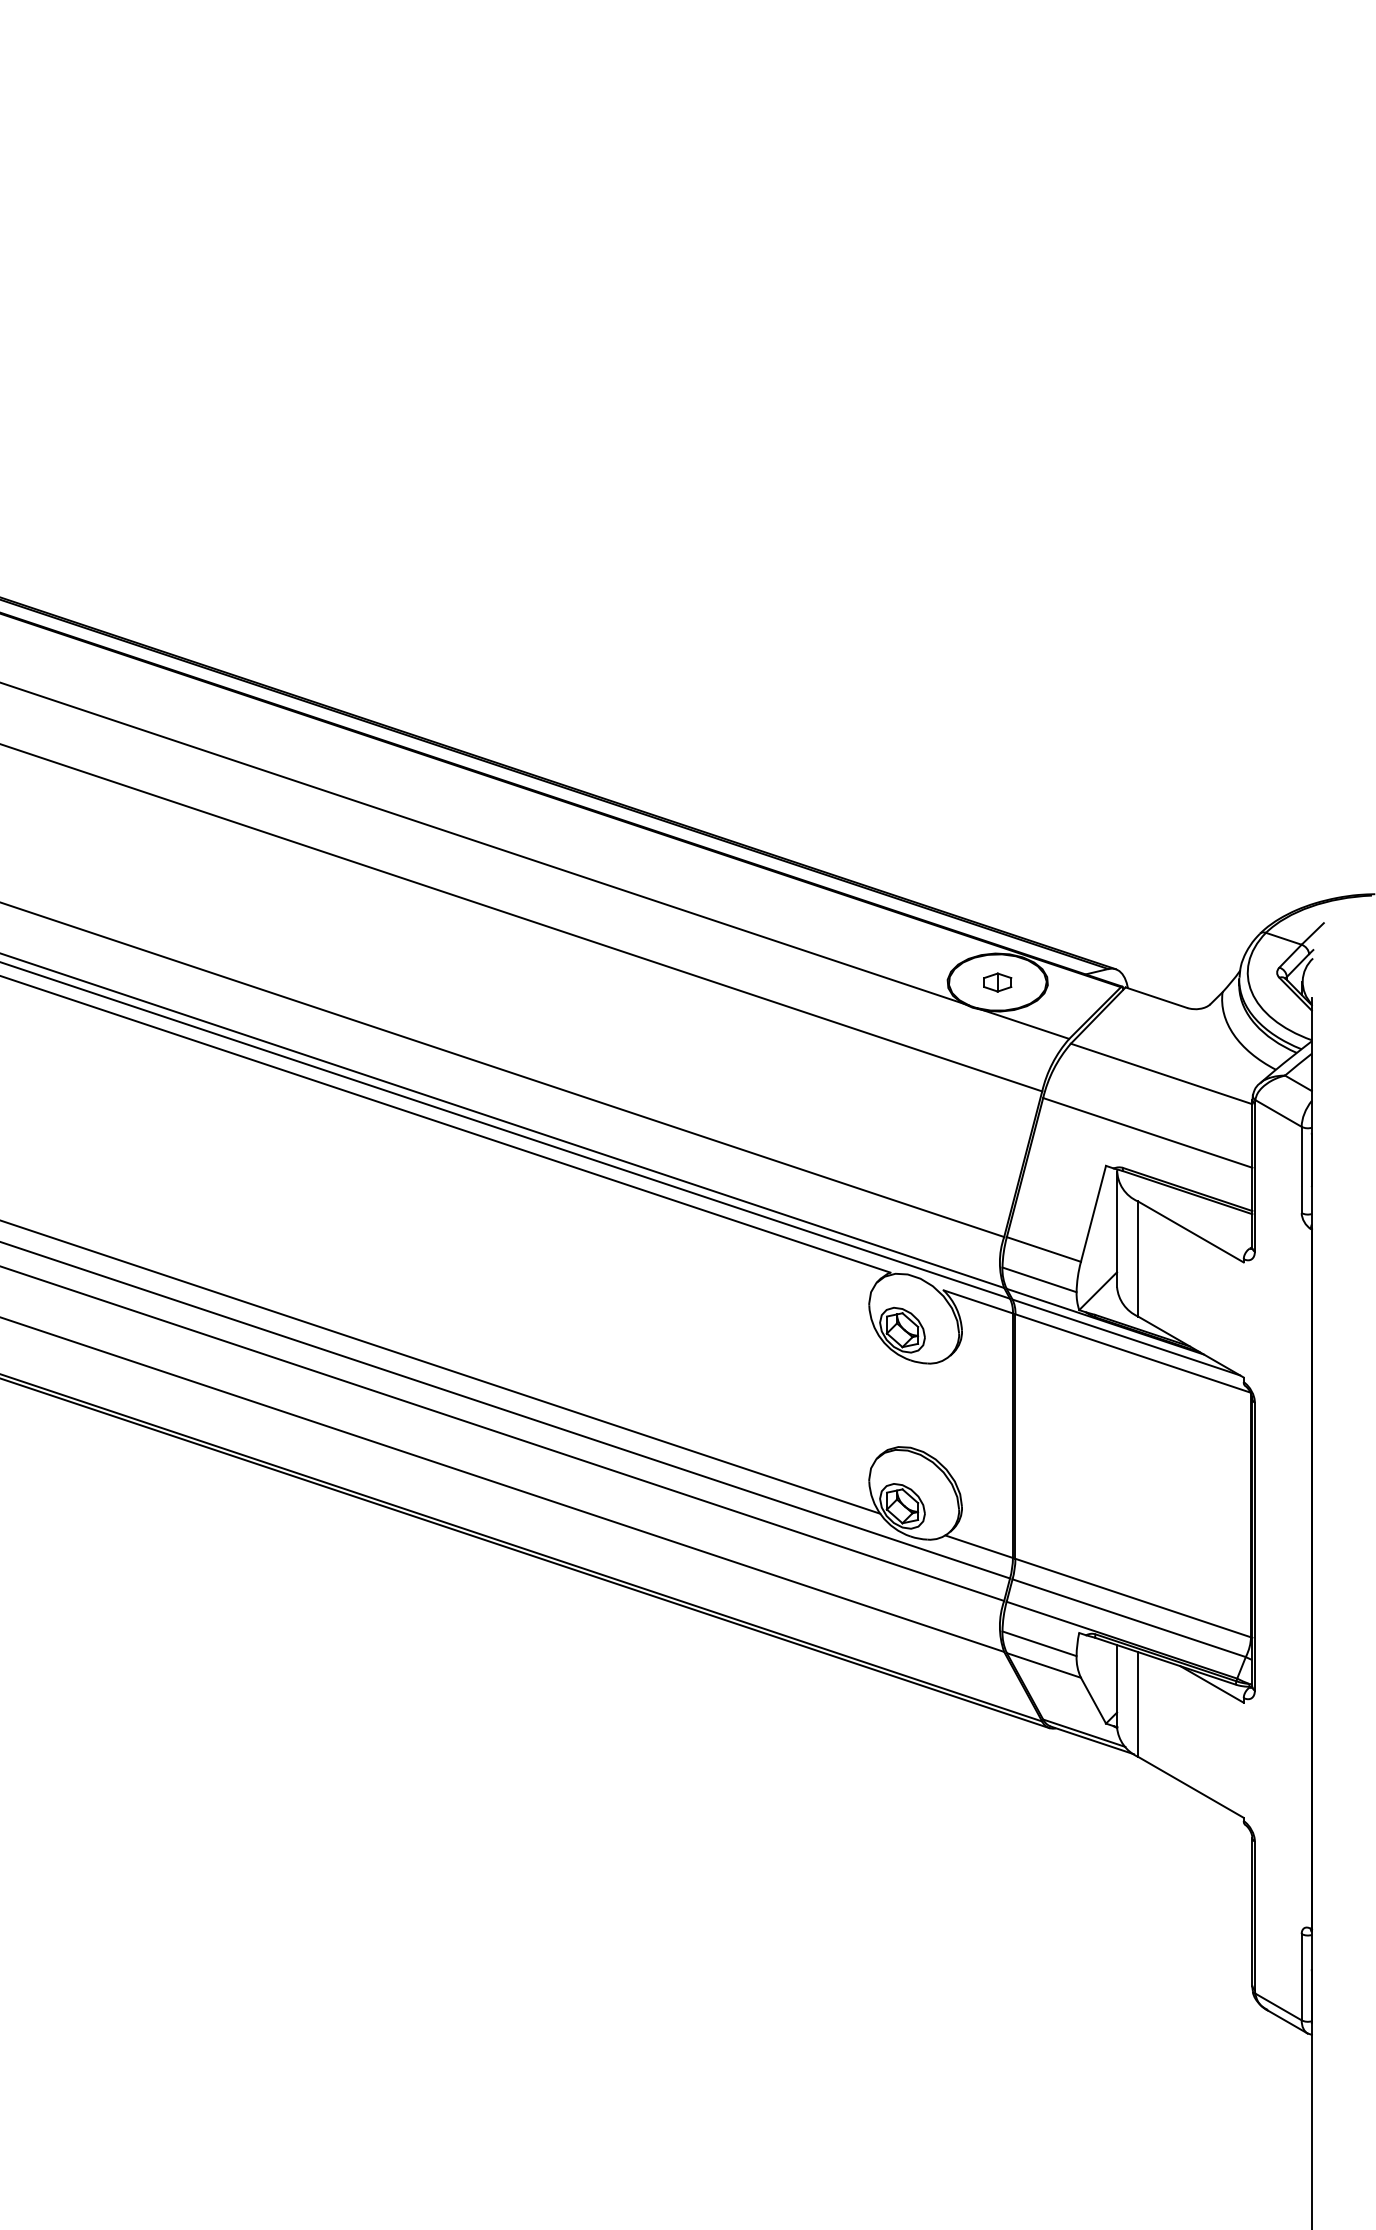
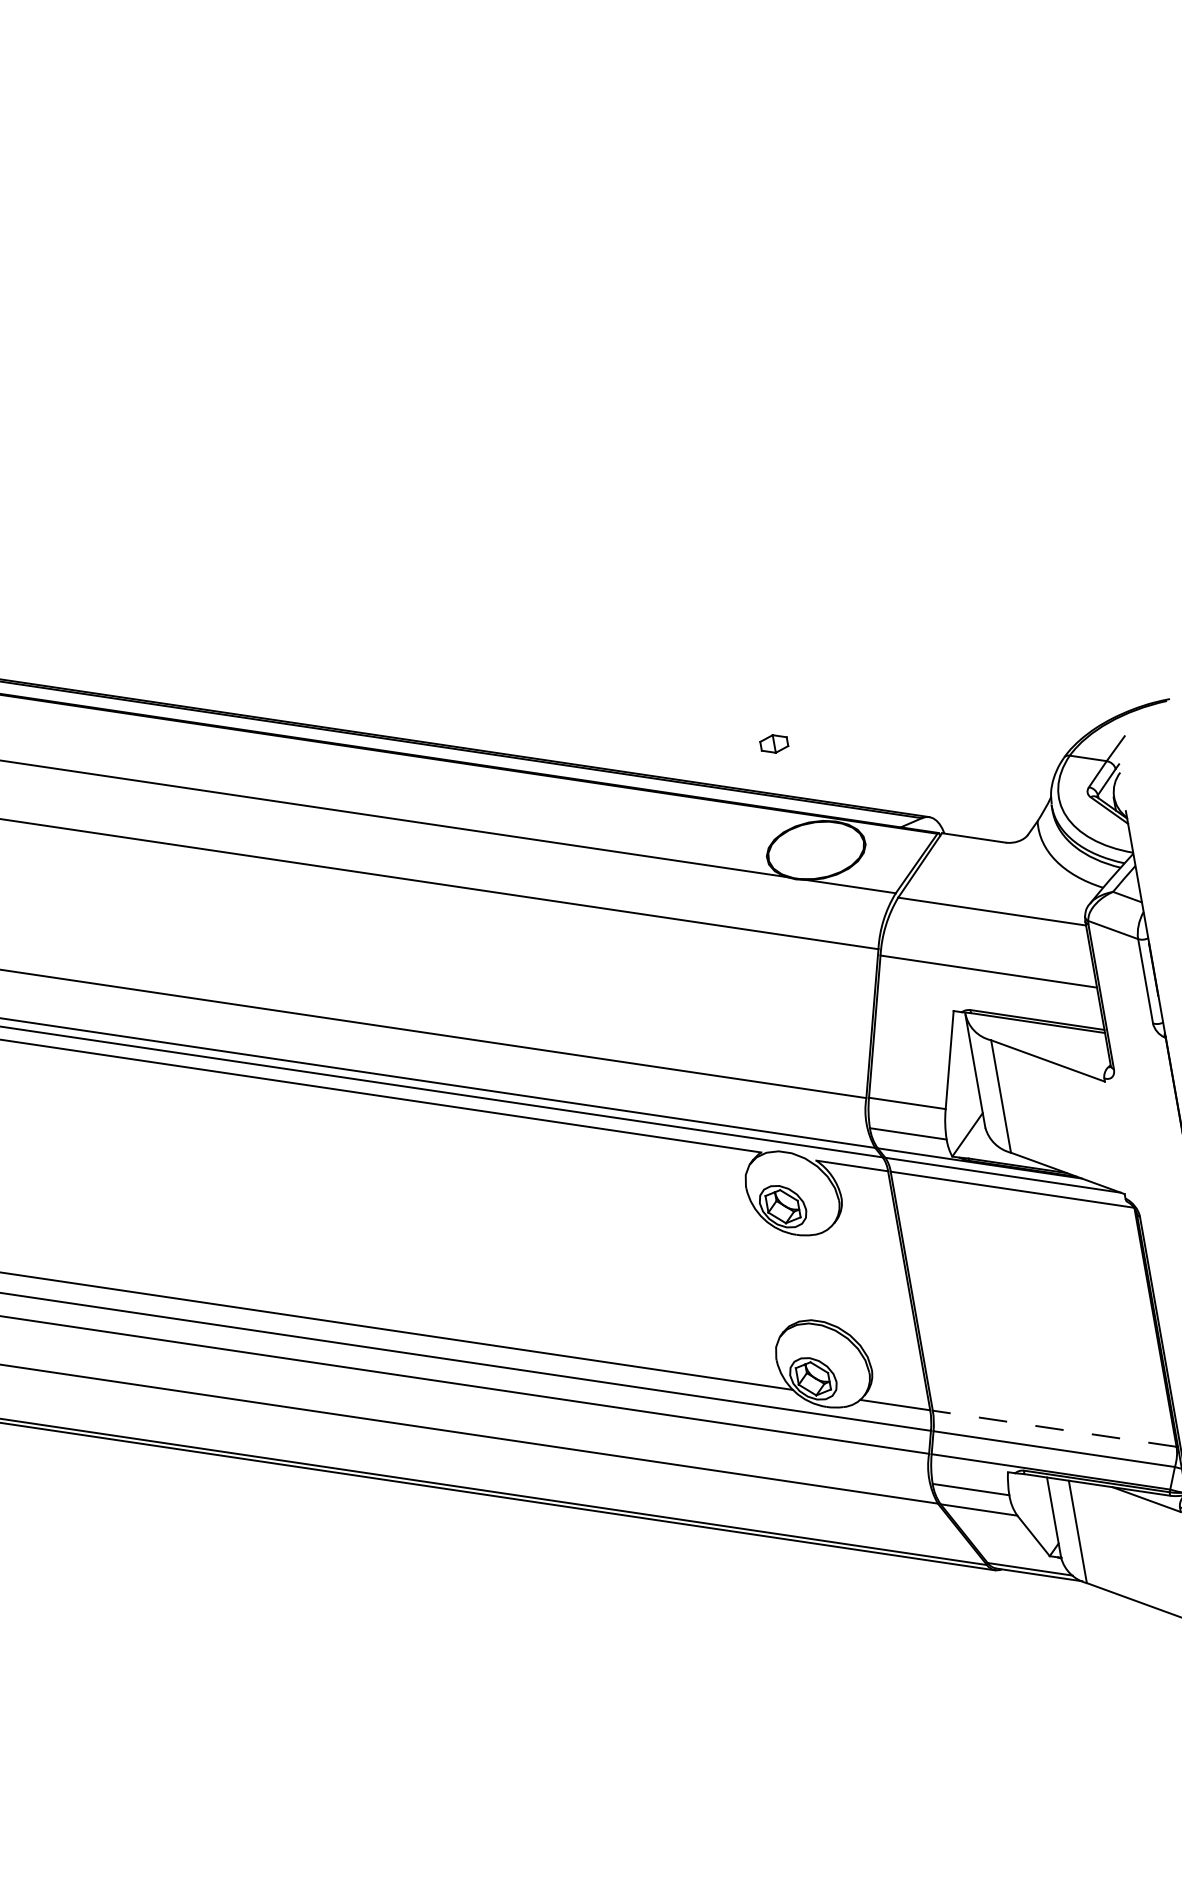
part: (997, 982) -> (774, 743), moved
line: (1132, 1597) -> (1053, 1428), solid -> dashed

